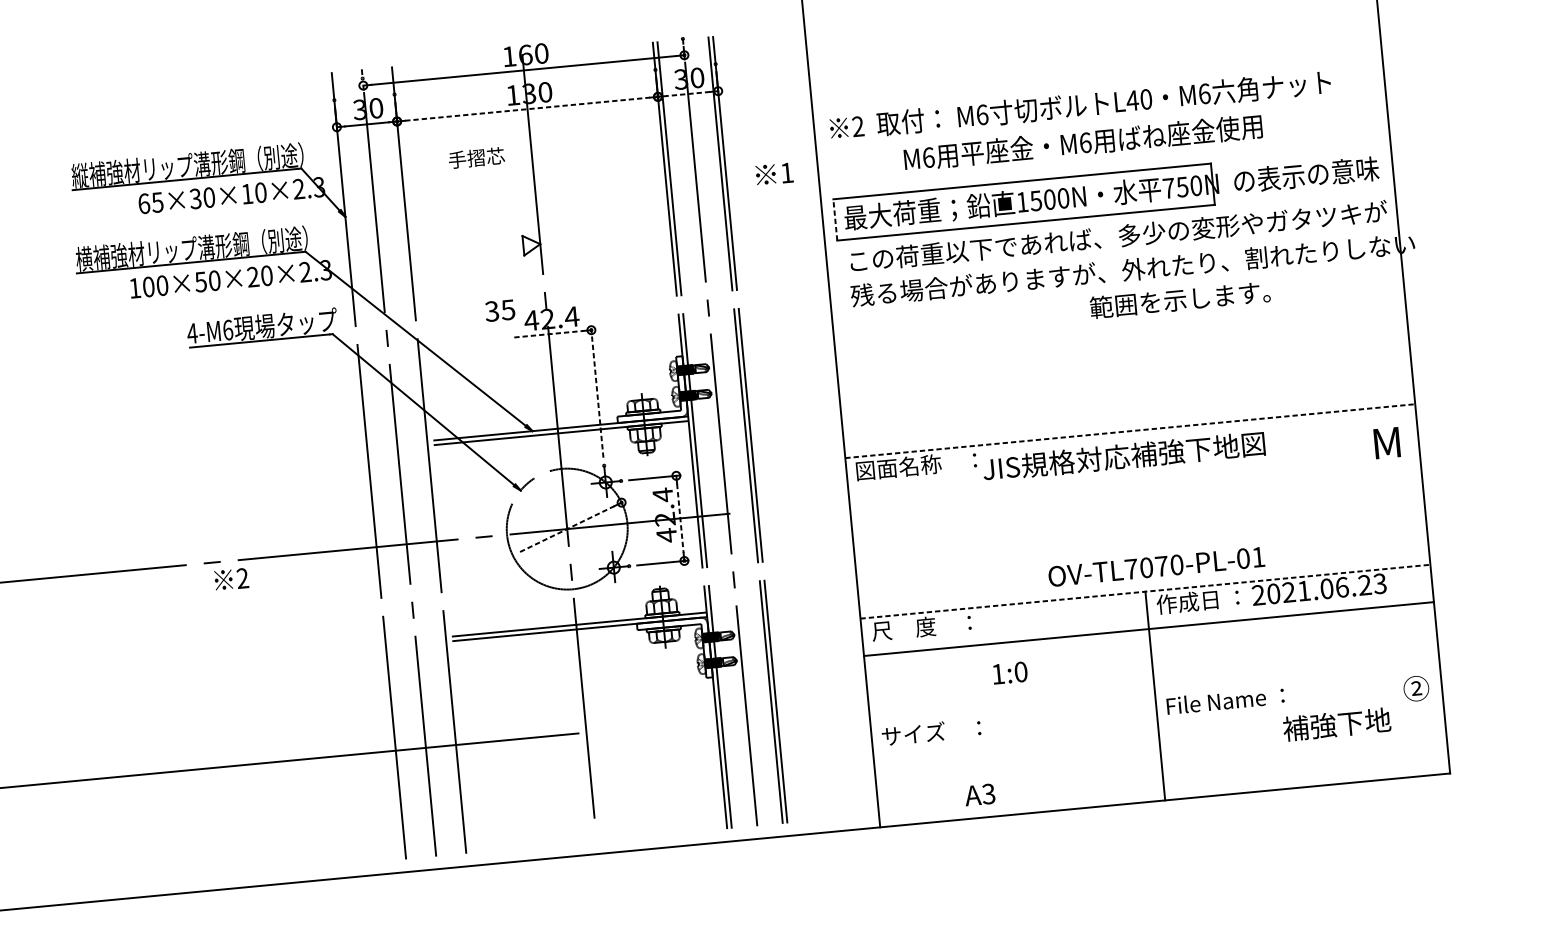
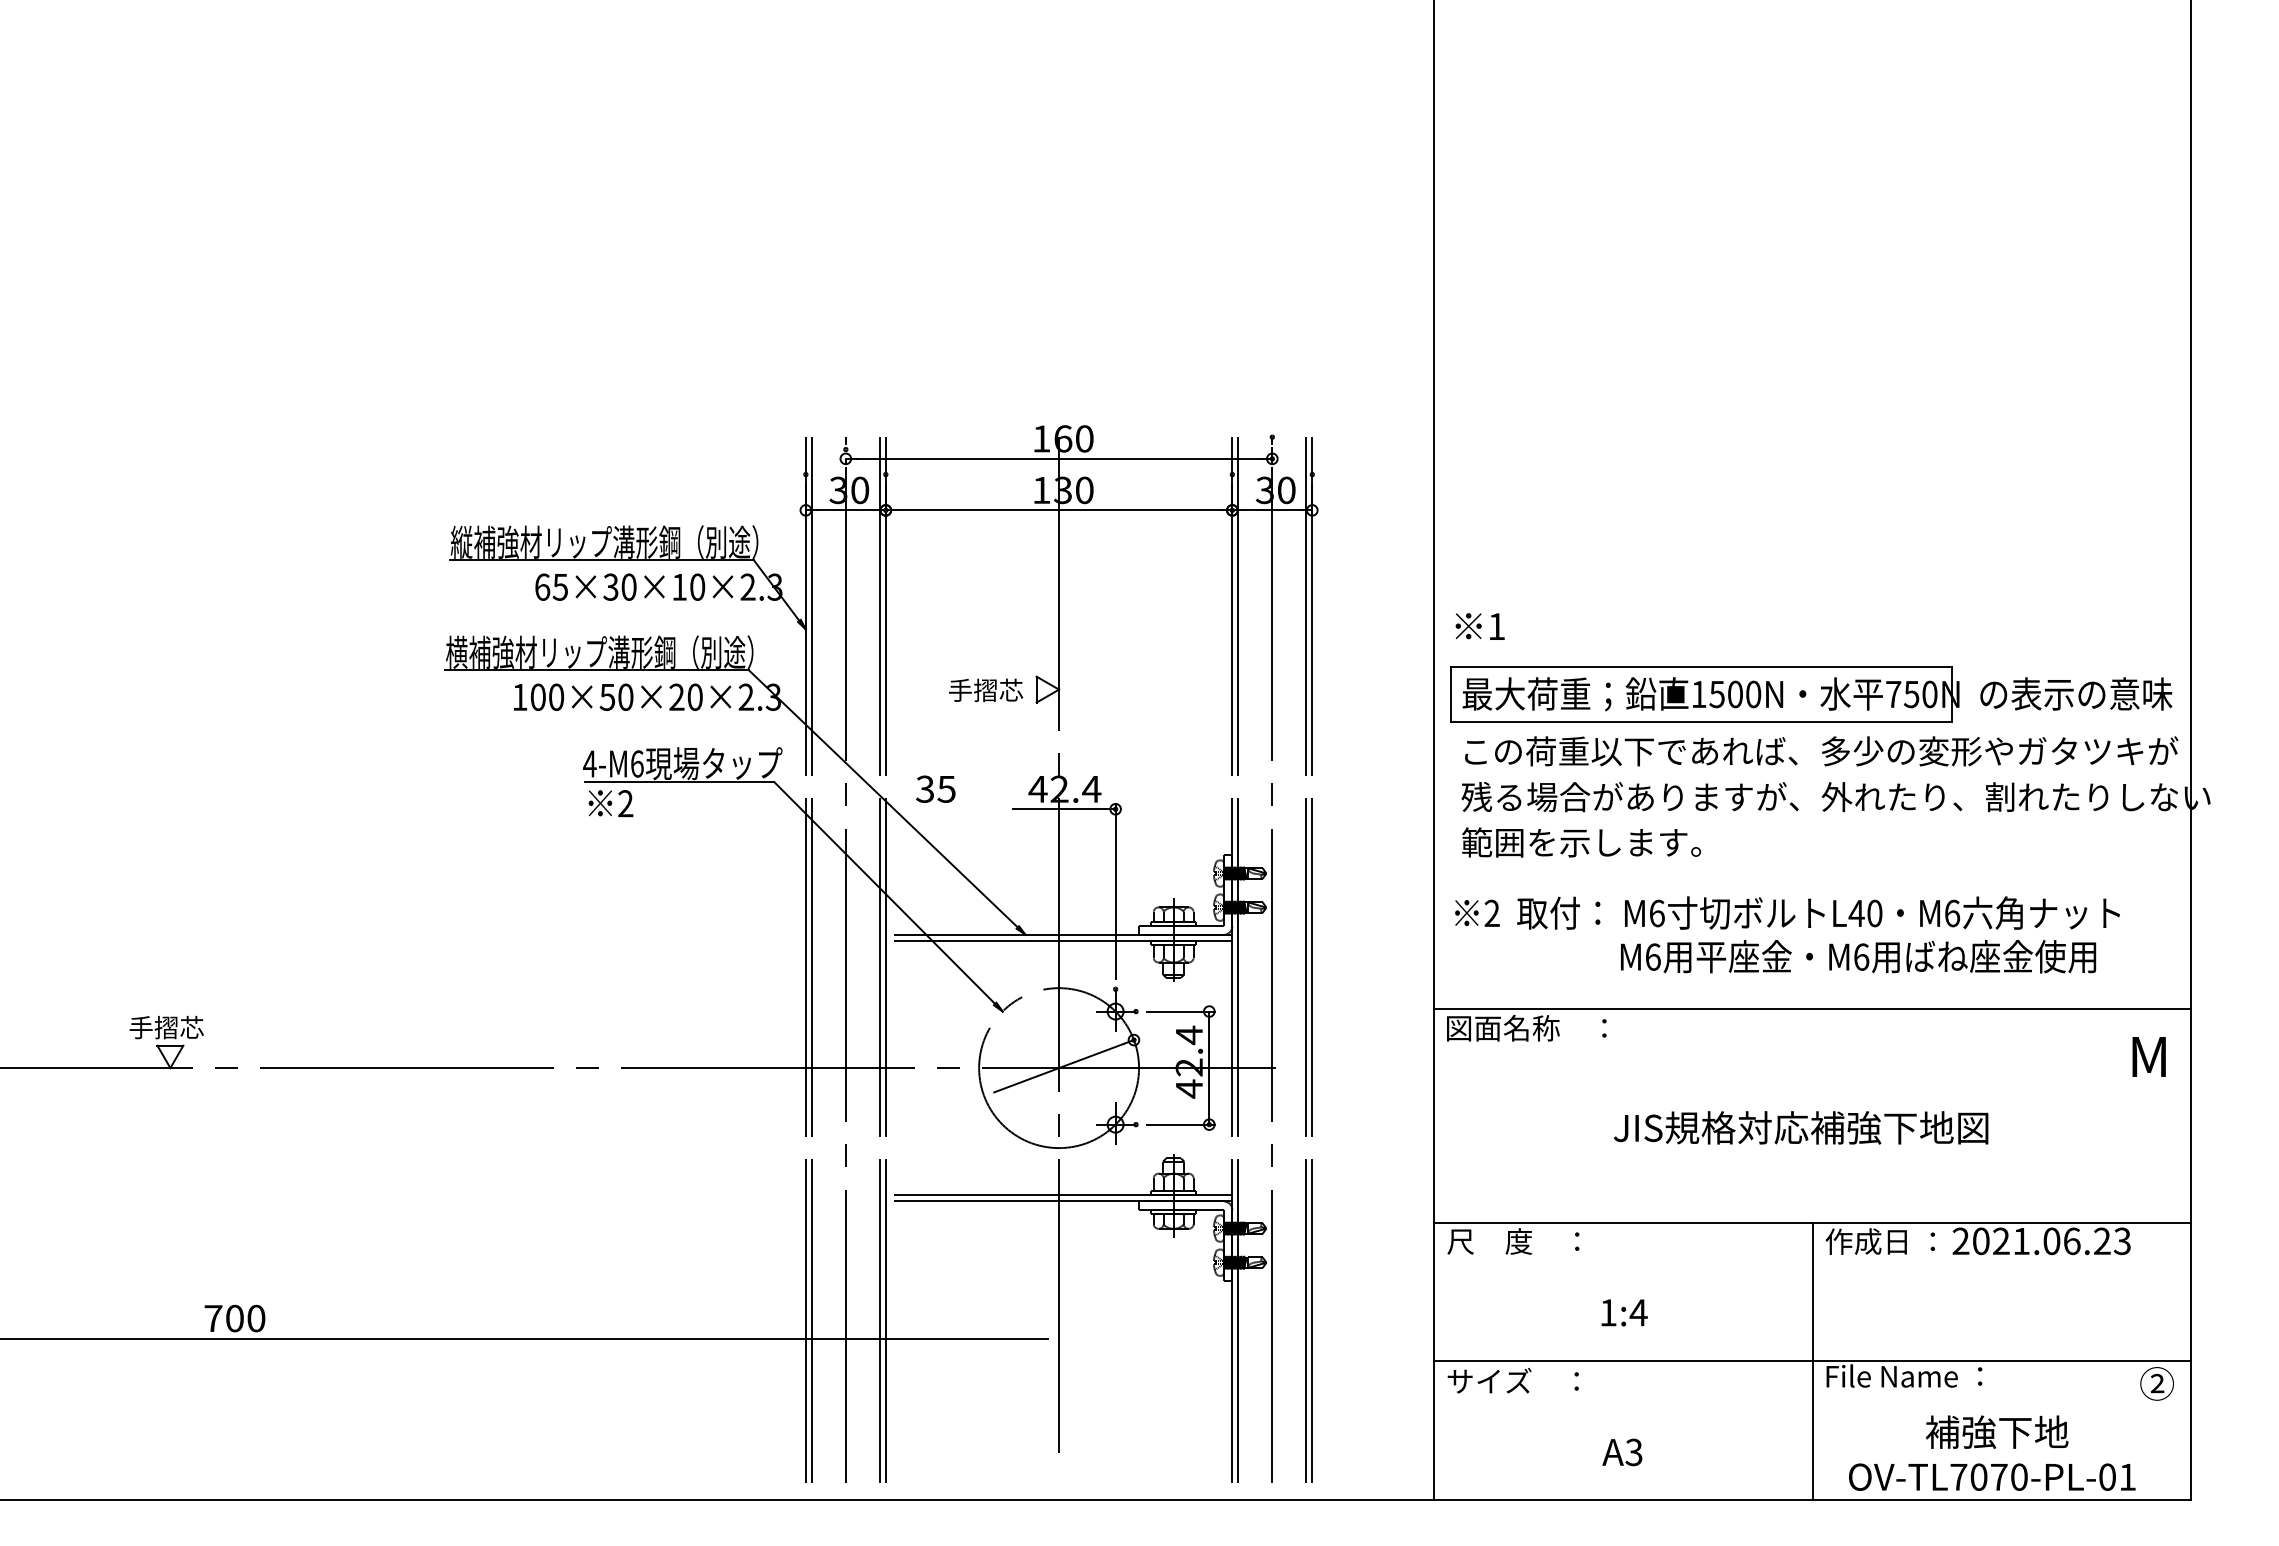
line: (687, 94) -> (1271, 510), dashed -> solid
text: (1080, 104) -> (1787, 912), moved
line: (527, 109) -> (1059, 510), dashed -> solid
text: (1083, 142) -> (1858, 956), moved
text: (476, 157) -> (986, 689), moved
text: (774, 174) -> (1479, 626), moved
line: (835, 219) -> (1450, 693), dashed -> solid
text: (1180, 299) -> (1581, 842), moved
text: (499, 310) -> (935, 788), moved
line: (549, 334) -> (1059, 809), dashed -> solid
line: (597, 391) -> (1115, 890), dashed -> solid
line: (1130, 431) -> (1812, 1009), dashed -> solid
text: (1124, 456) -> (1801, 1127), moved
line: (424, 460) -> (879, 960), added
line: (373, 465) -> (811, 960), added
line: (680, 518) -> (1209, 1068), dashed -> solid
line: (567, 528) -> (1059, 1067), dashed -> solid
text: (1156, 566) -> (1992, 1476), moved
text: (231, 579) -> (610, 803), moved
line: (1145, 591) -> (1812, 1222), dashed -> solid
line: (1148, 629) -> (1812, 1361), moved
text: (1020, 671) -> (1638, 1312), 1:0 -> 1:4
text: (1336, 724) -> (1996, 1431), moved
text: (980, 794) -> (1622, 1452), moved

